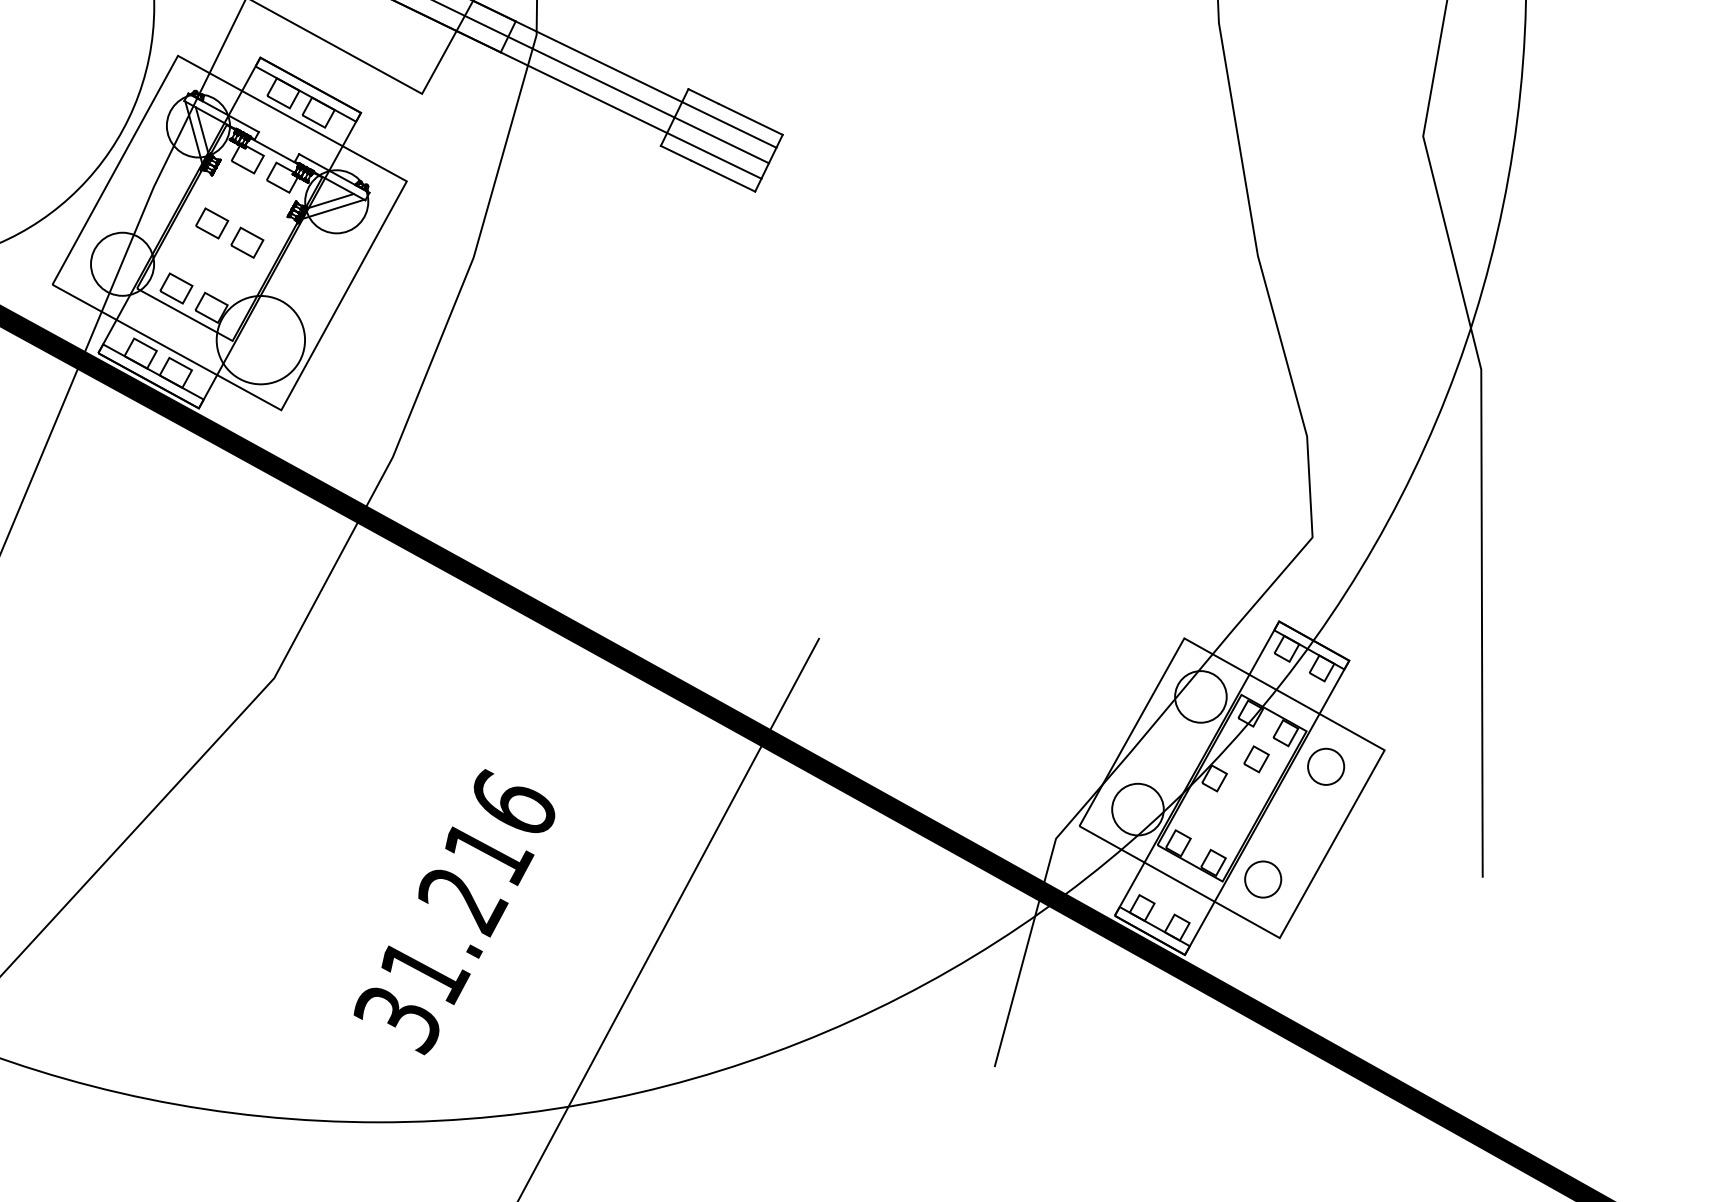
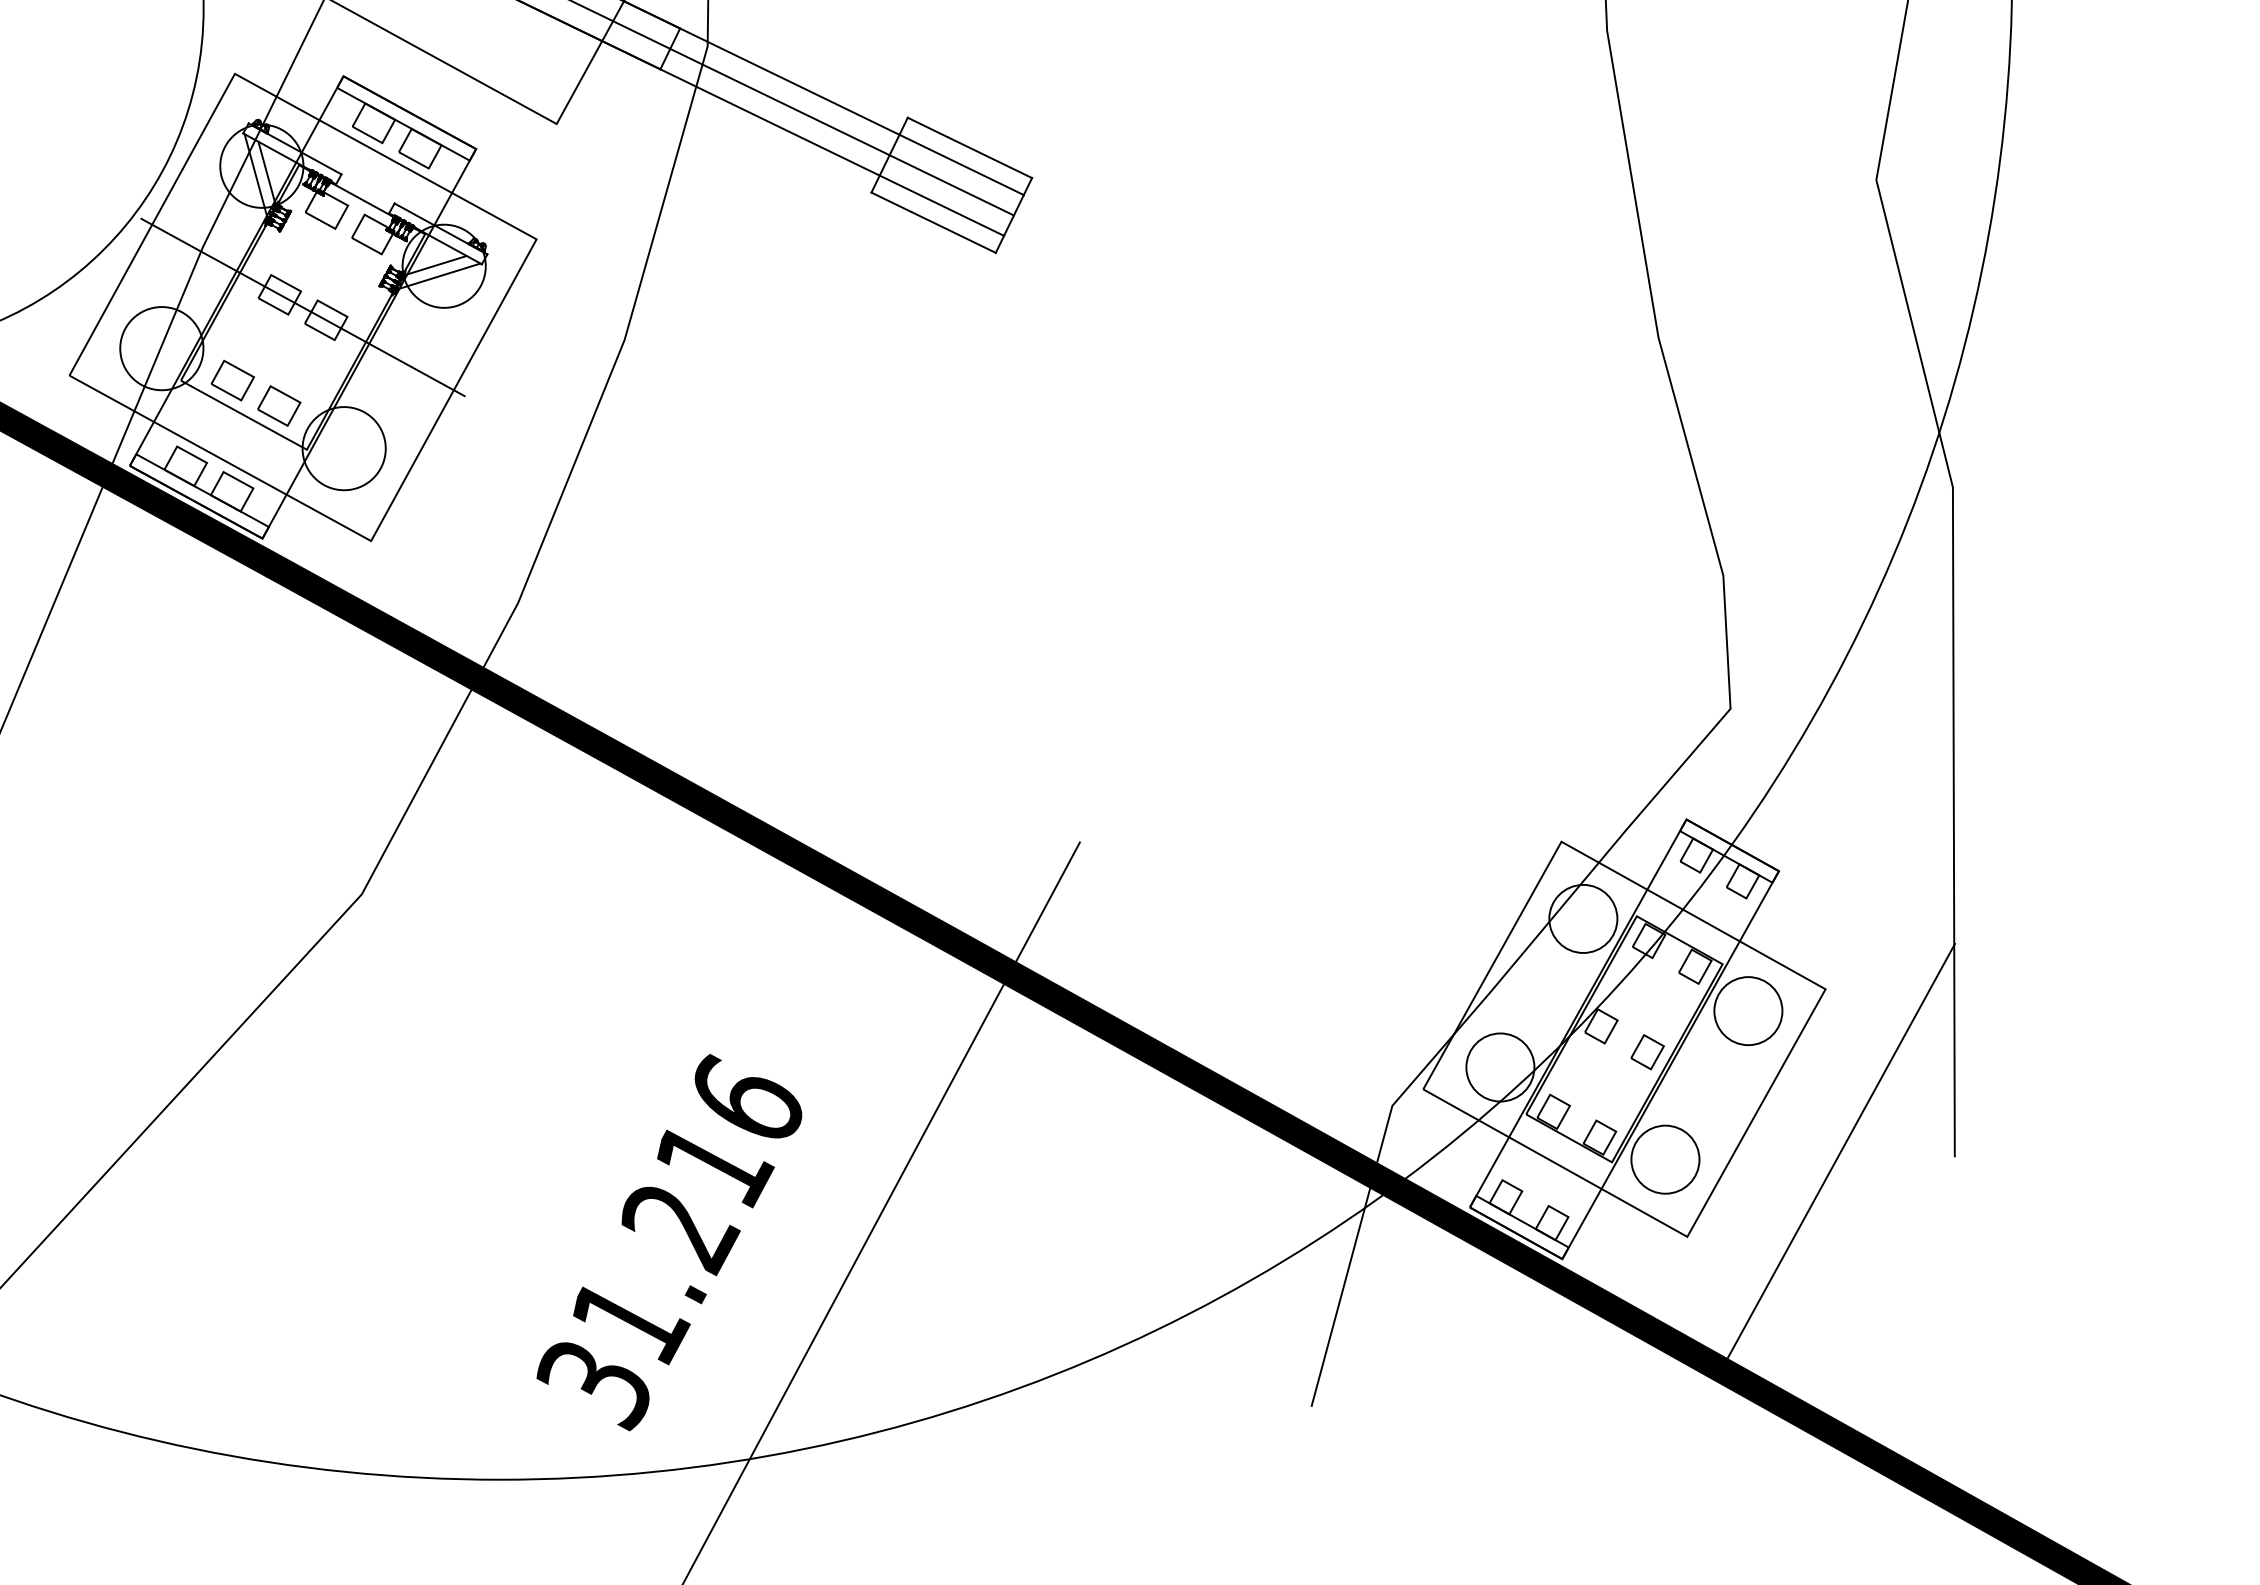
line: (229, 233) -> (302, 307), added
circle: (260, 340) -> (343, 448), size x0.71
part: (1256, 759) -> (1647, 1052), moved
circle: (1326, 767) -> (1748, 1011), size x1.43
line: (1395, 872) -> (1840, 1150), added
circle: (1263, 879) -> (1665, 1159), size x1.43
text: (454, 912) -> (669, 1242), moved

